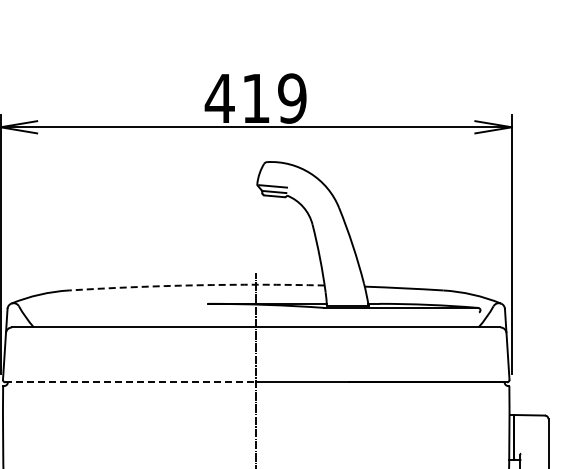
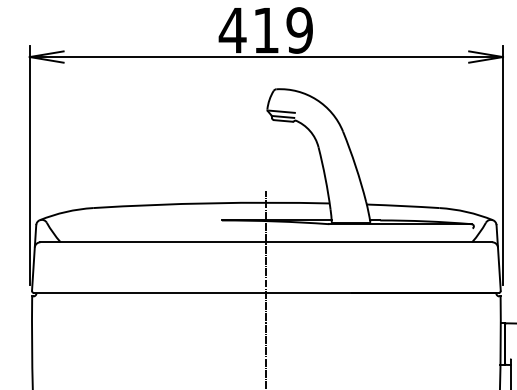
arc: (196, 285) -> (211, 203), dashed -> solid
line: (131, 382) -> (150, 293), dashed -> solid

